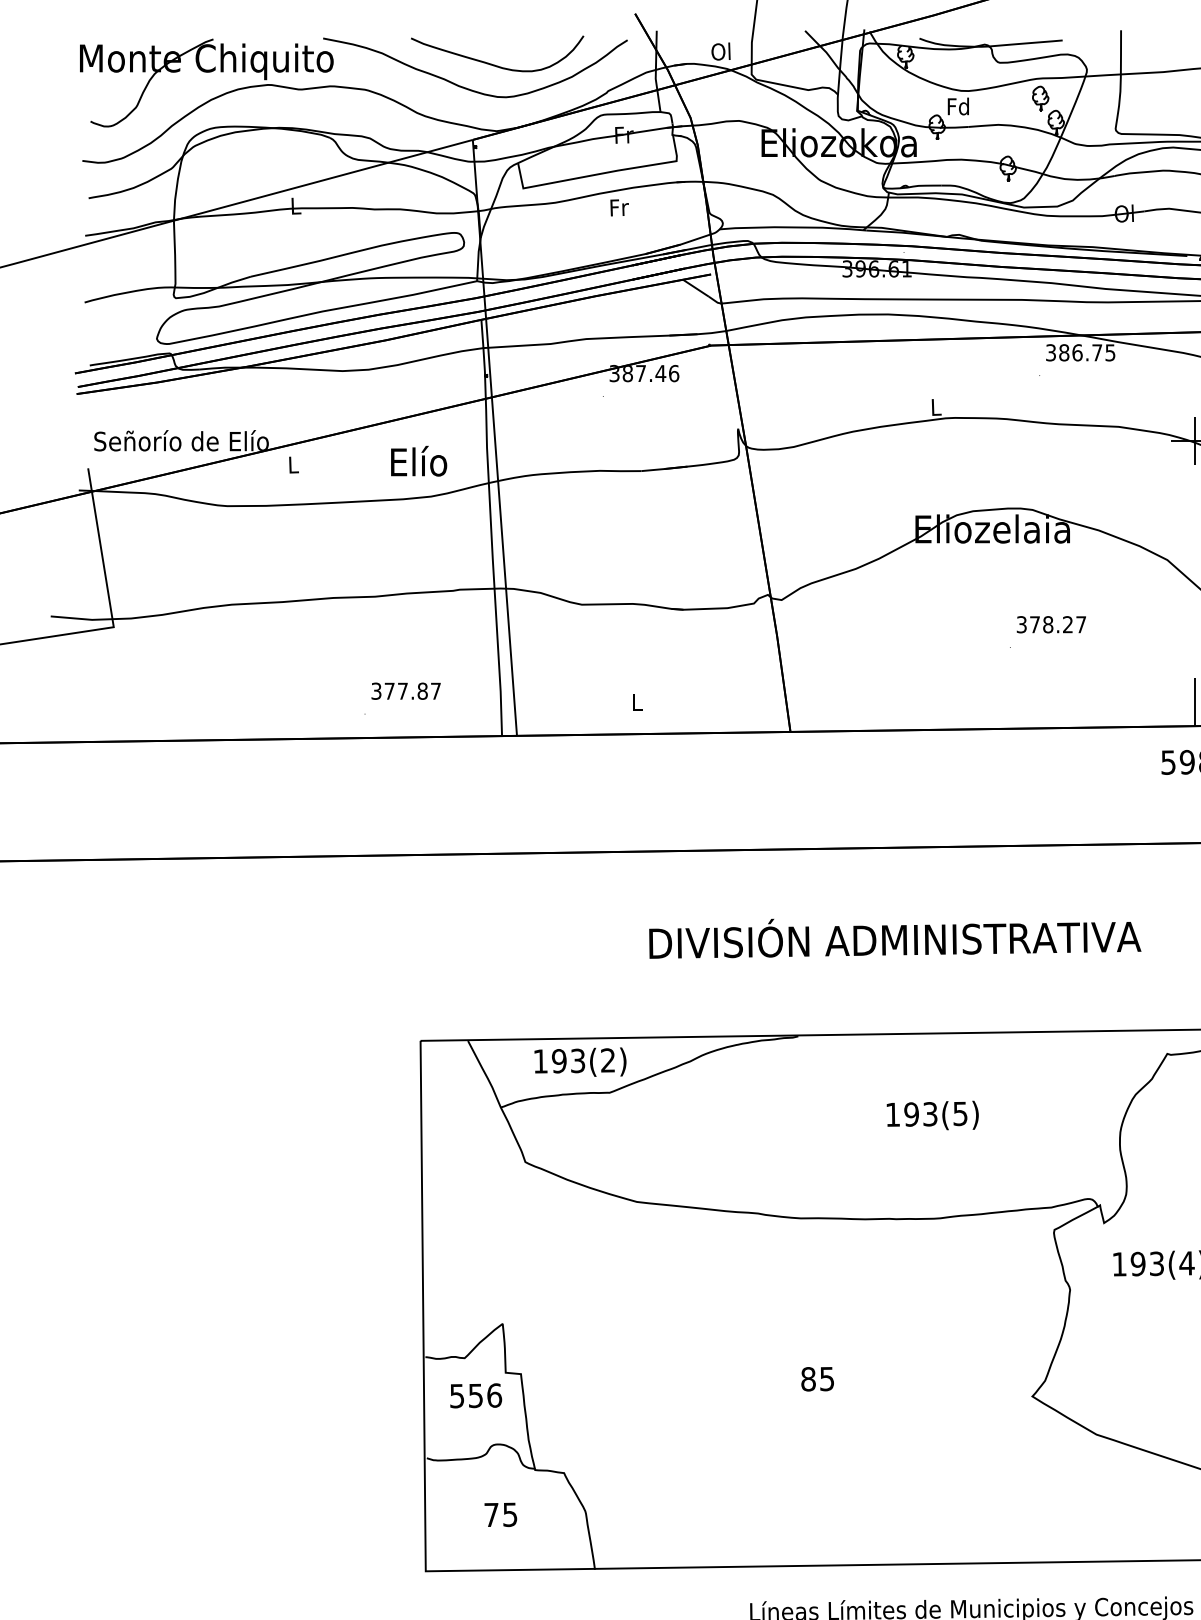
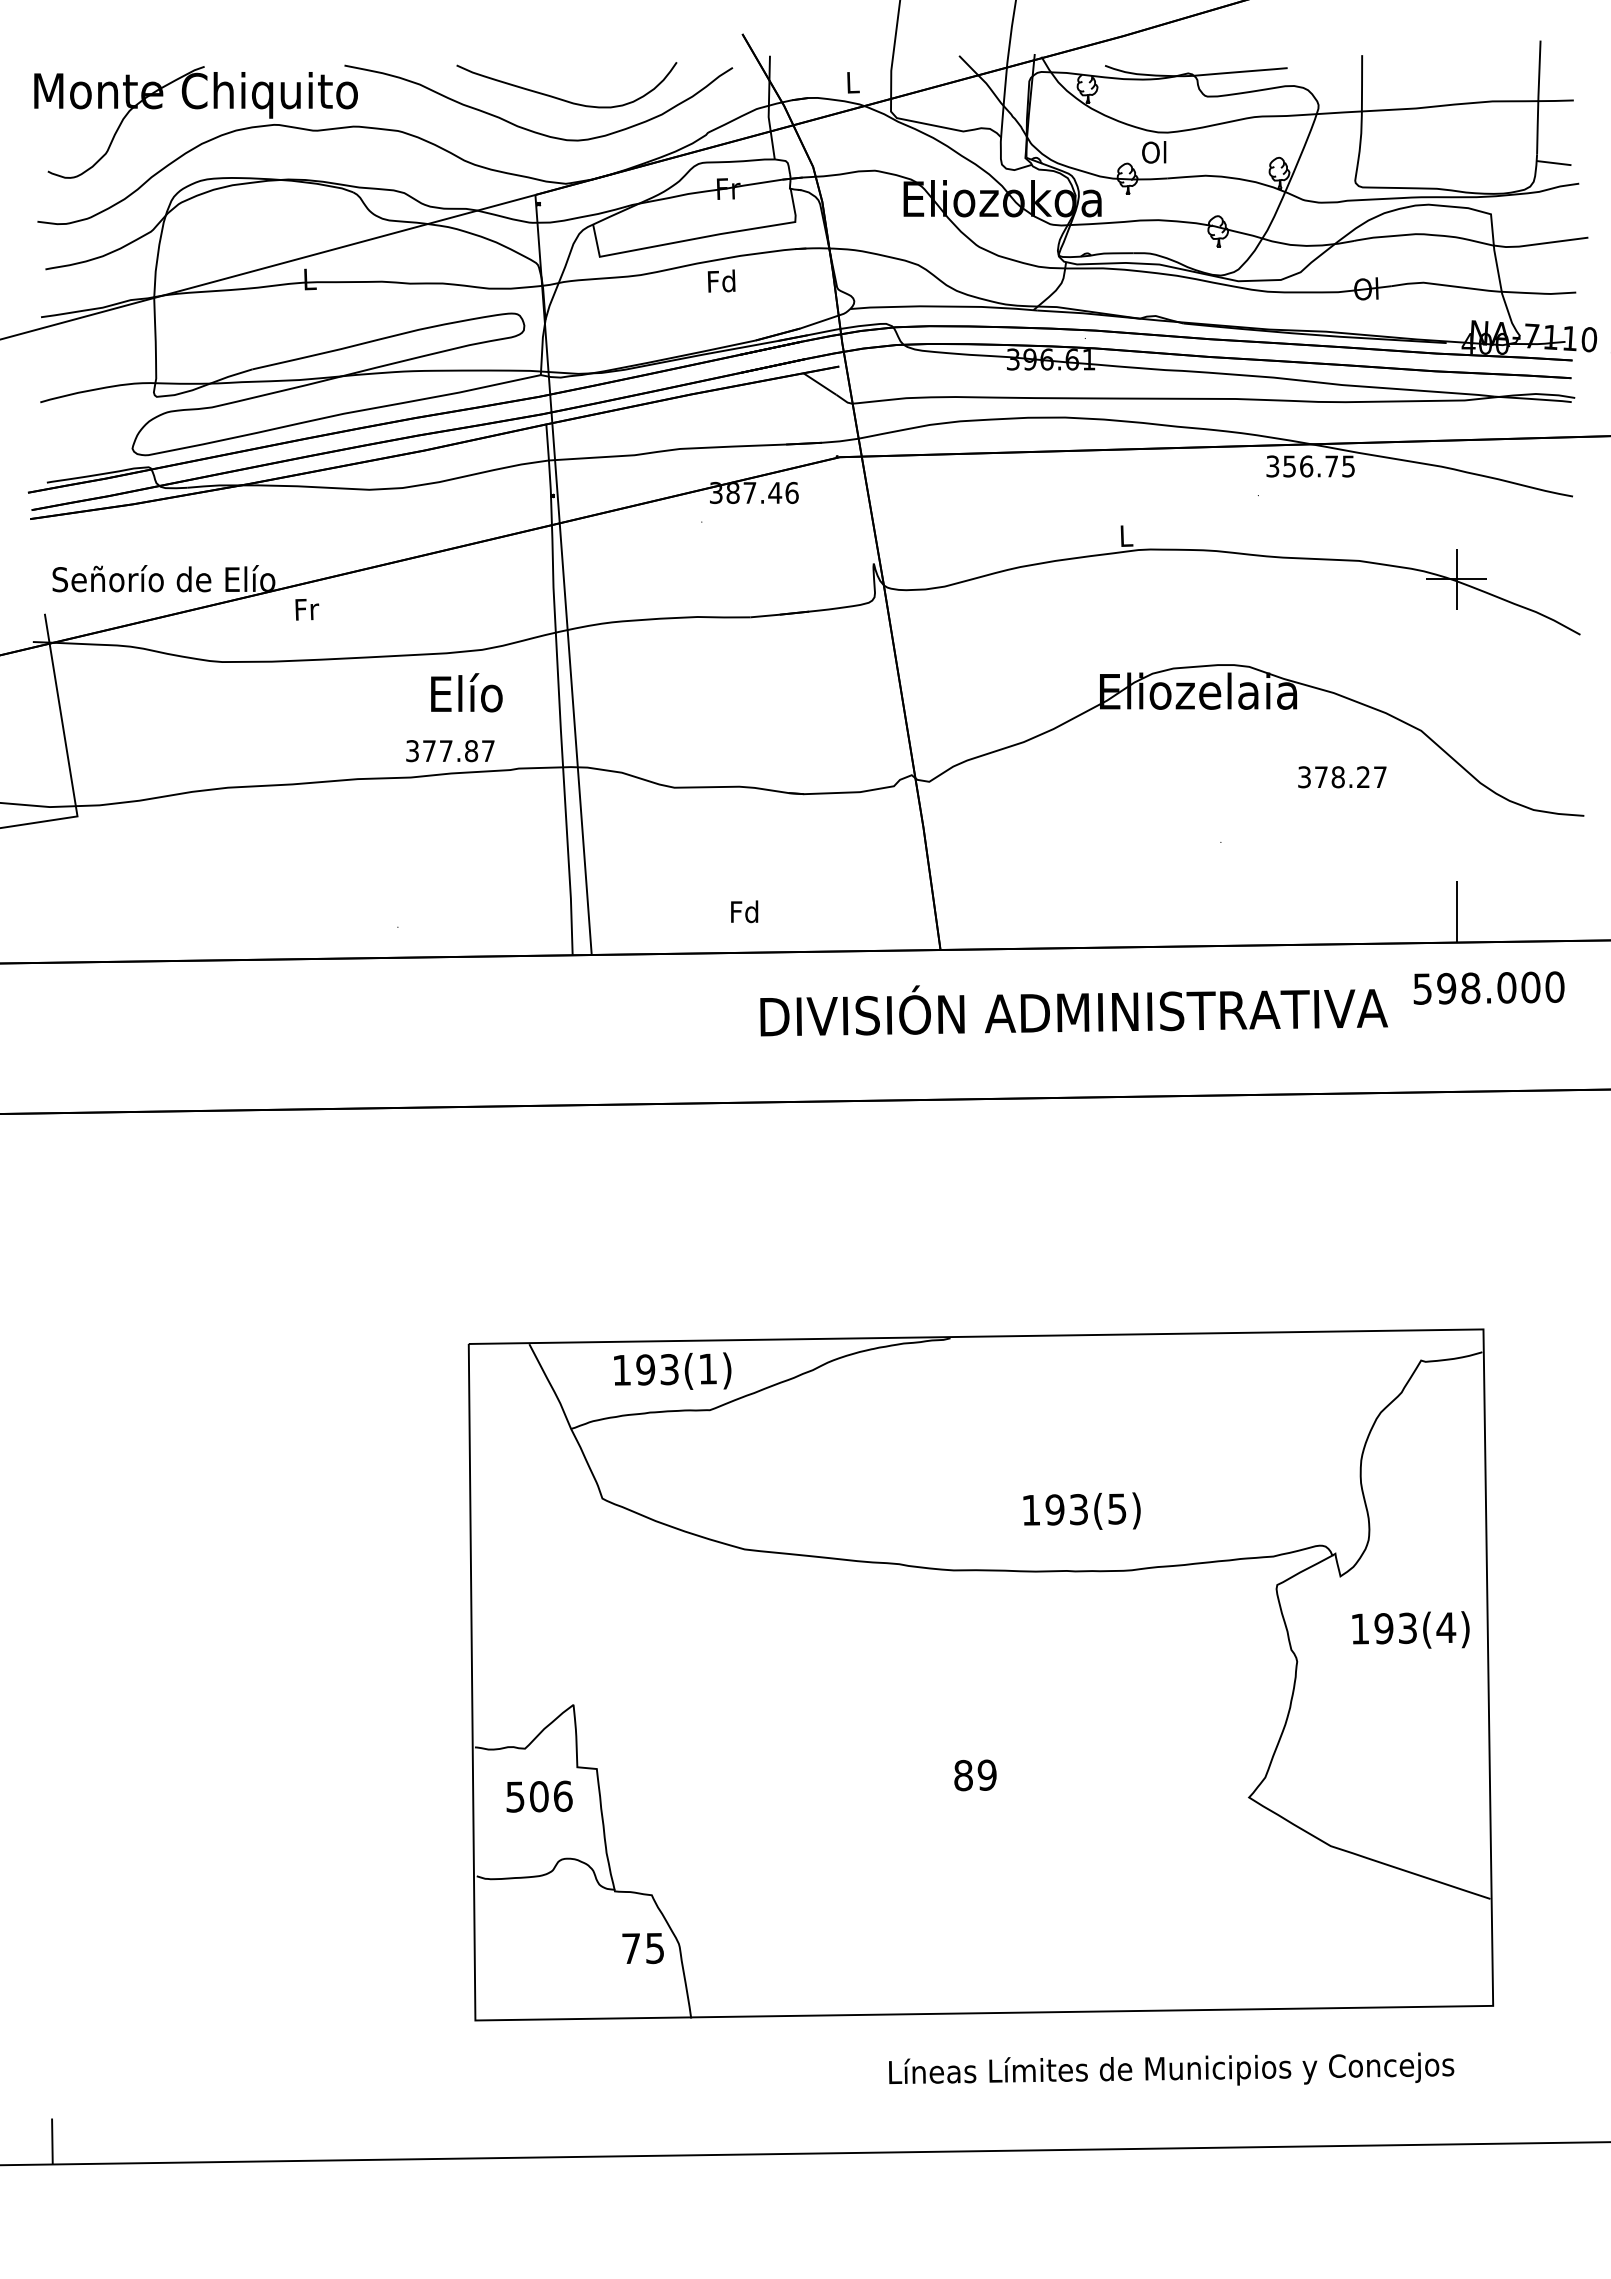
text: (720, 50) -> (851, 81), Ol -> L
part: (1040, 98) -> (1259, 142), removed
text: (958, 106) -> (1154, 152), Fd -> Ol
text: (618, 206) -> (721, 280), Fr -> Fd
text: (1064, 352) -> (1289, 466), 386.75 -> 356.75
text: (418, 461) -> (466, 692), moved
text: (294, 464) -> (307, 609), L -> Fr
text: (1051, 624) -> (1342, 777), moved
text: (406, 691) -> (450, 751), moved
text: (636, 701) -> (744, 911), L -> Fd
text: (894, 938) -> (1073, 1010), moved
text: (607, 1060) -> (707, 1368), 193(2) -> 193(1)
text: (932, 1114) -> (1081, 1510), moved
text: (826, 1378) -> (986, 1774), 85 -> 89
text: (476, 1395) -> (539, 1796), 556 -> 506
text: (500, 1514) -> (642, 1948), moved

